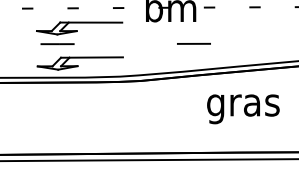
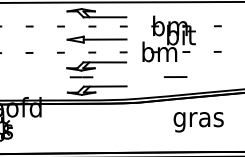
text: (243, 109) -> (198, 122), moved

